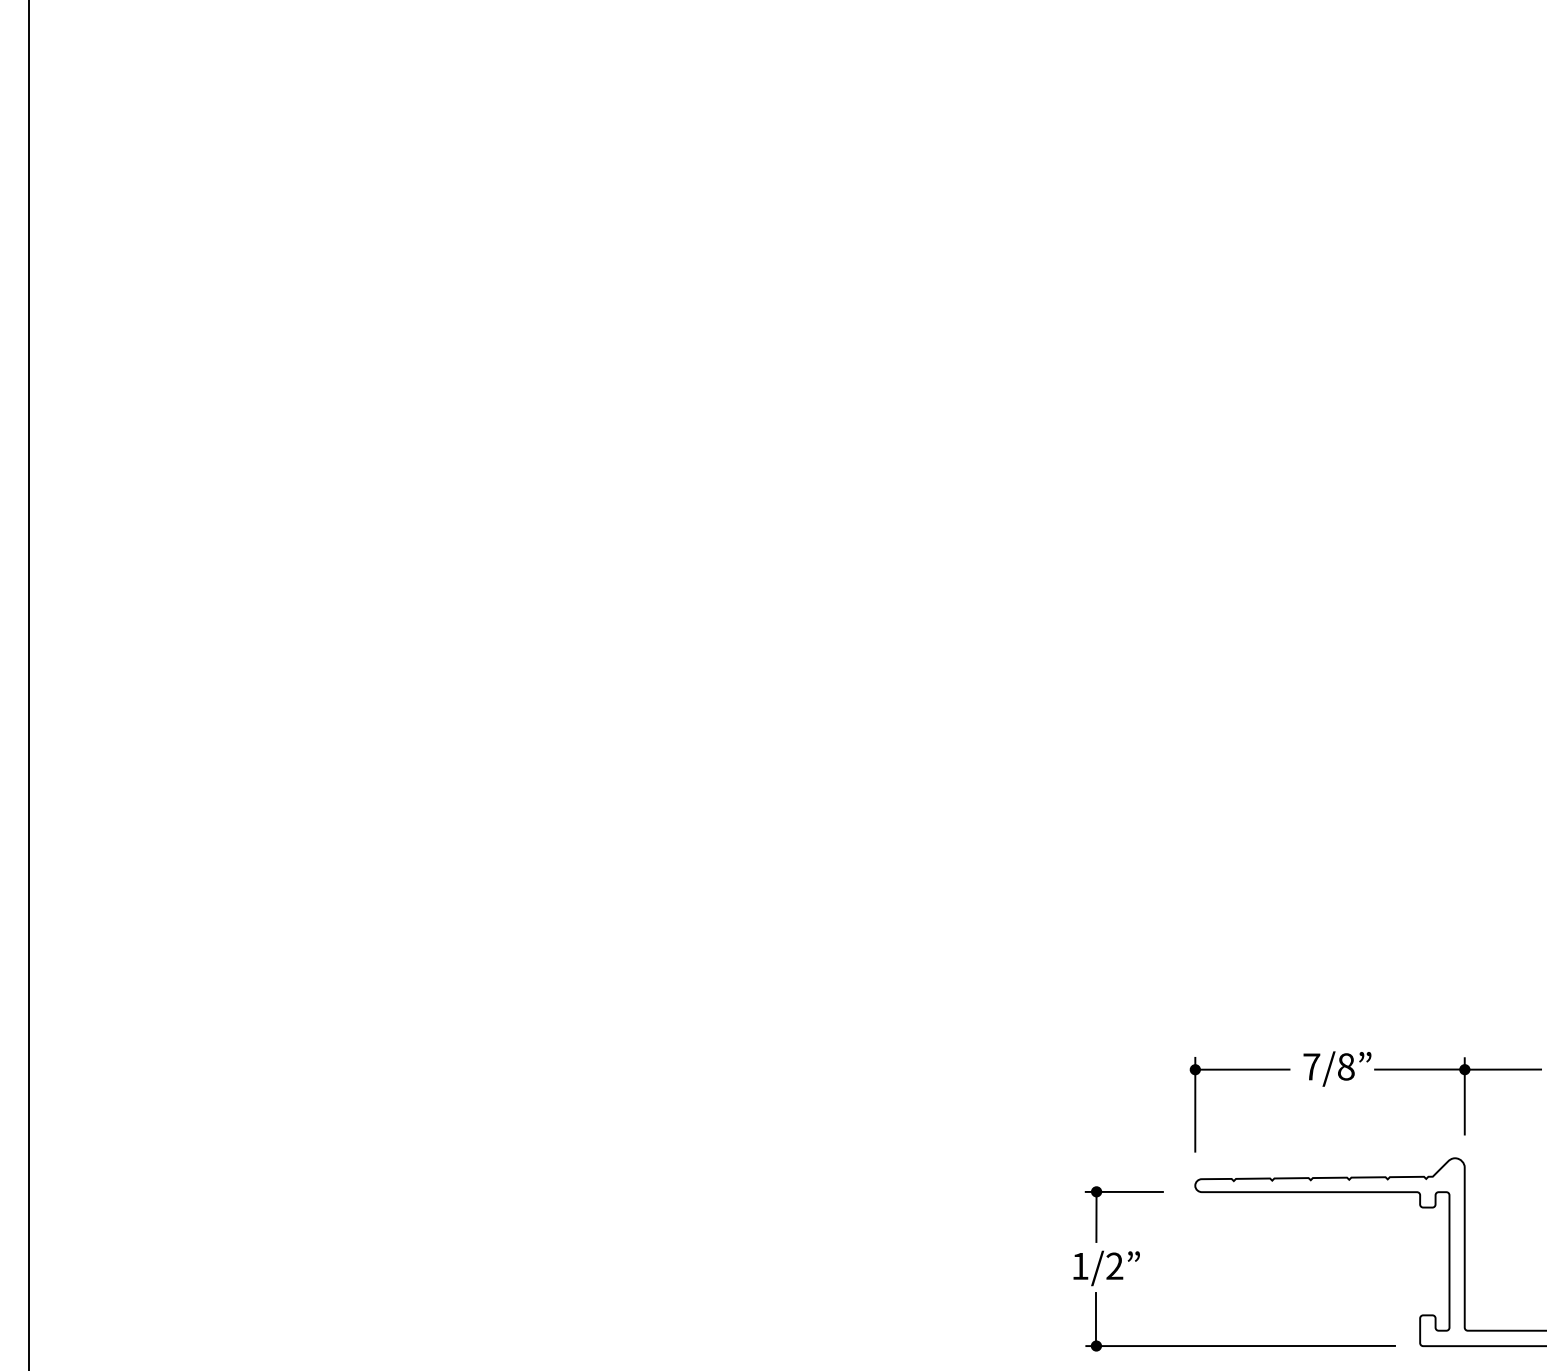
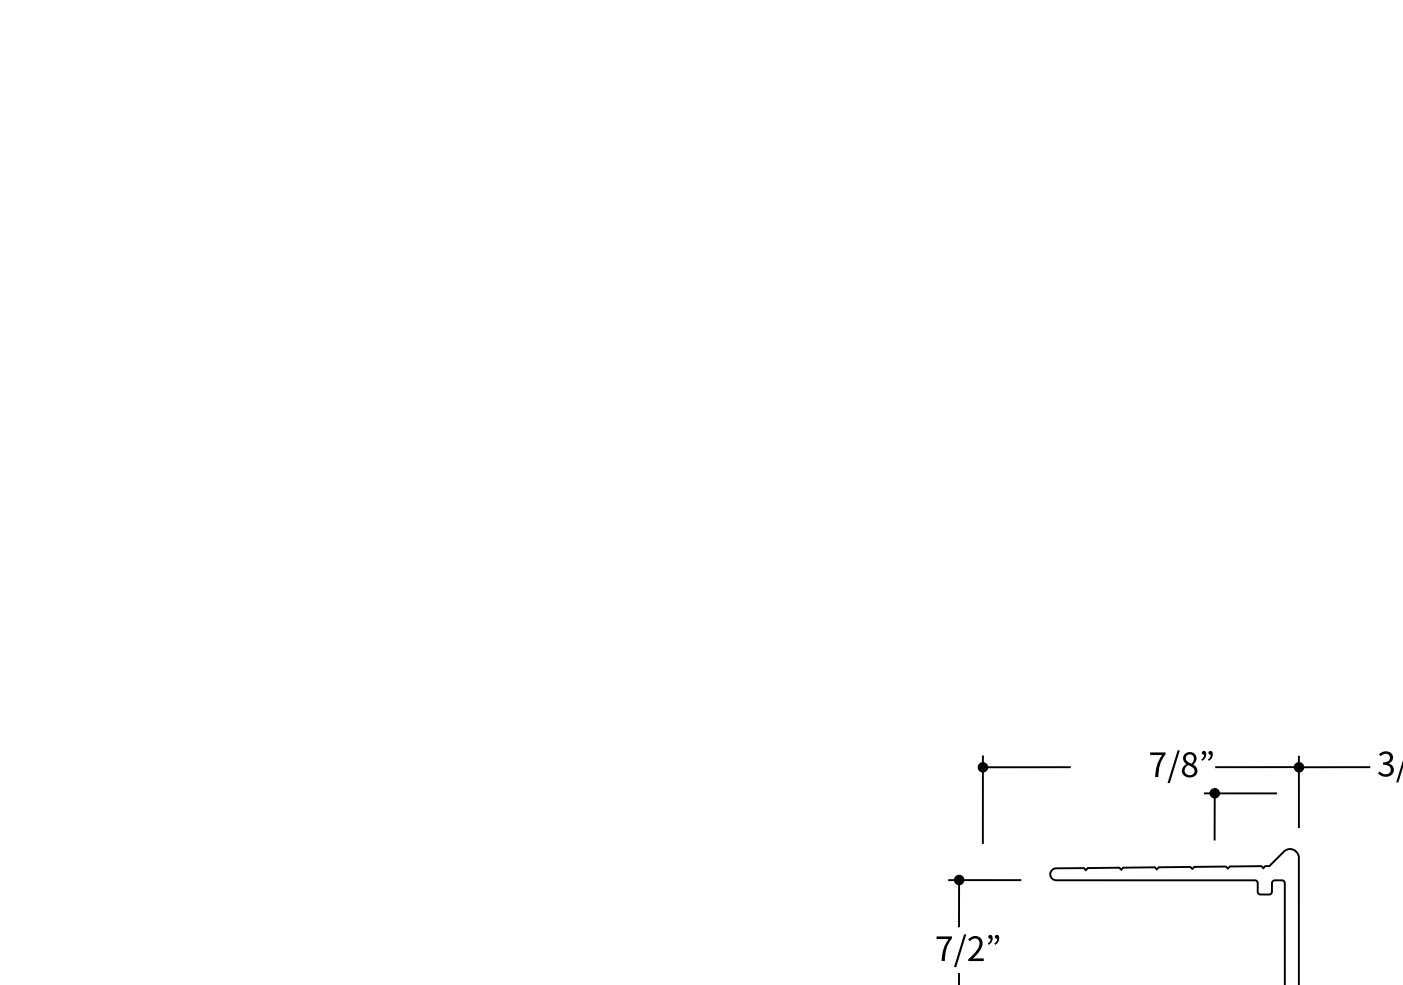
part: (1239, 1070) -> (1023, 768), moved
part: (1400, 1098) -> (1239, 793), added
text: (1080, 1266) -> (944, 948), 1/2 -> 7/2

